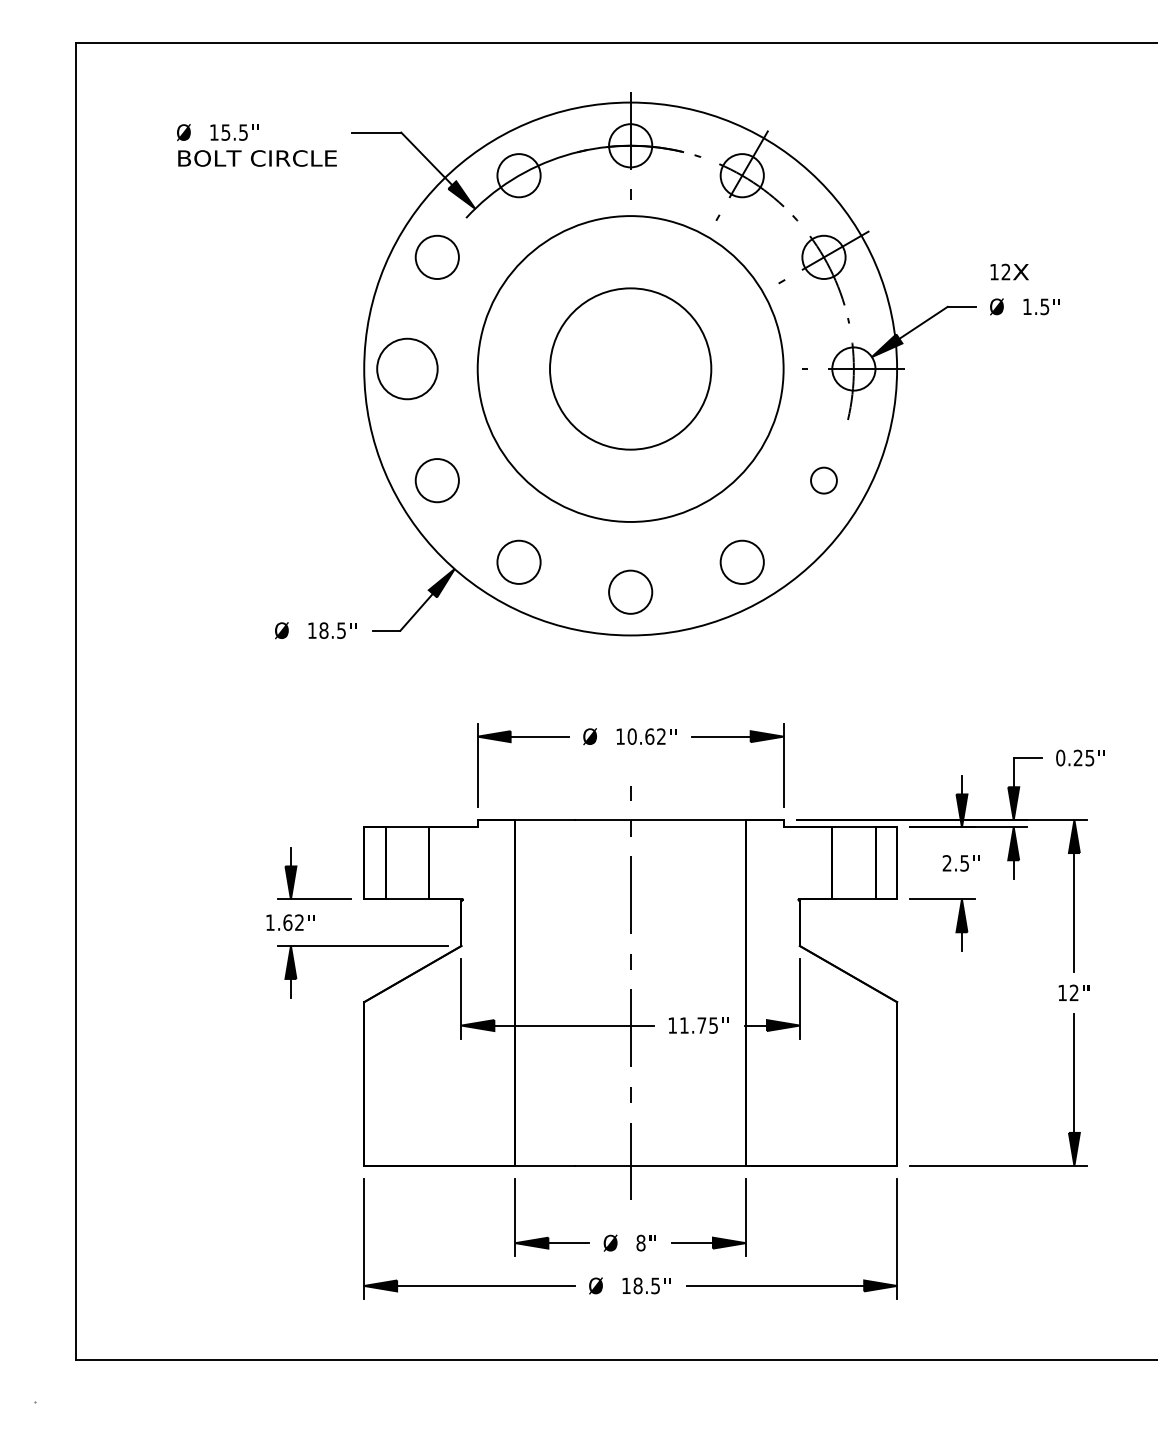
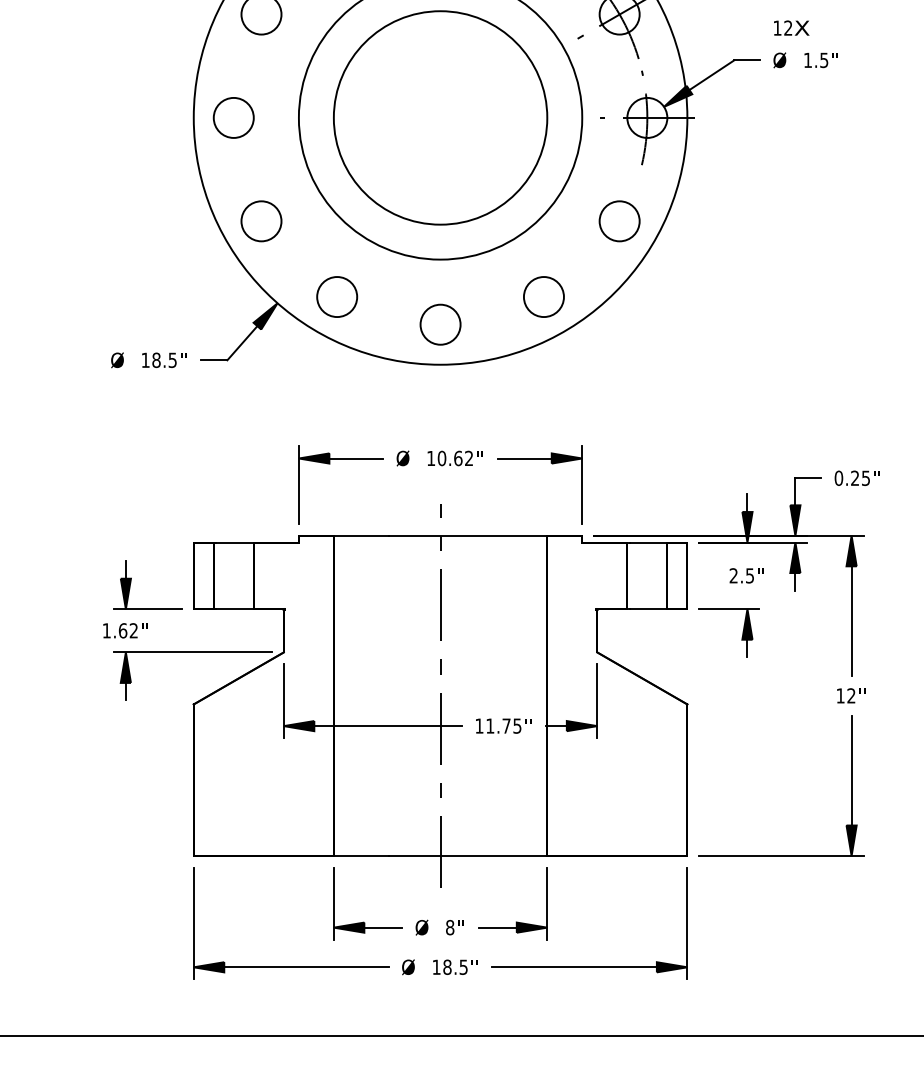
circle: (407, 368) -> (233, 117), size x0.71
circle: (630, 368) -> (440, 117), size x1.43
circle: (823, 480) -> (619, 221), size x1.67

